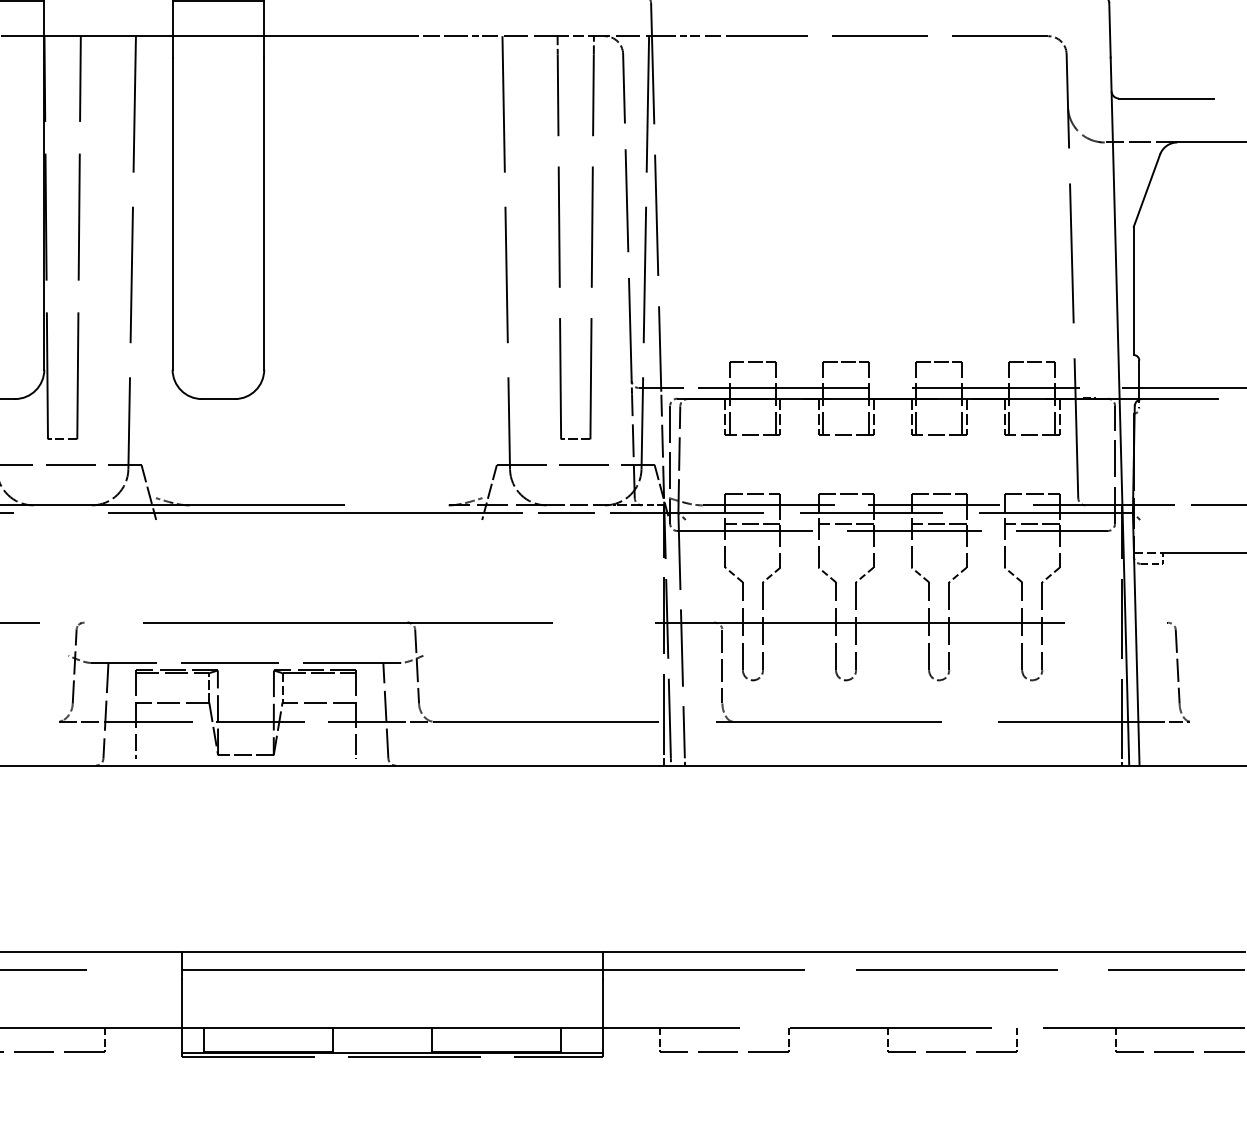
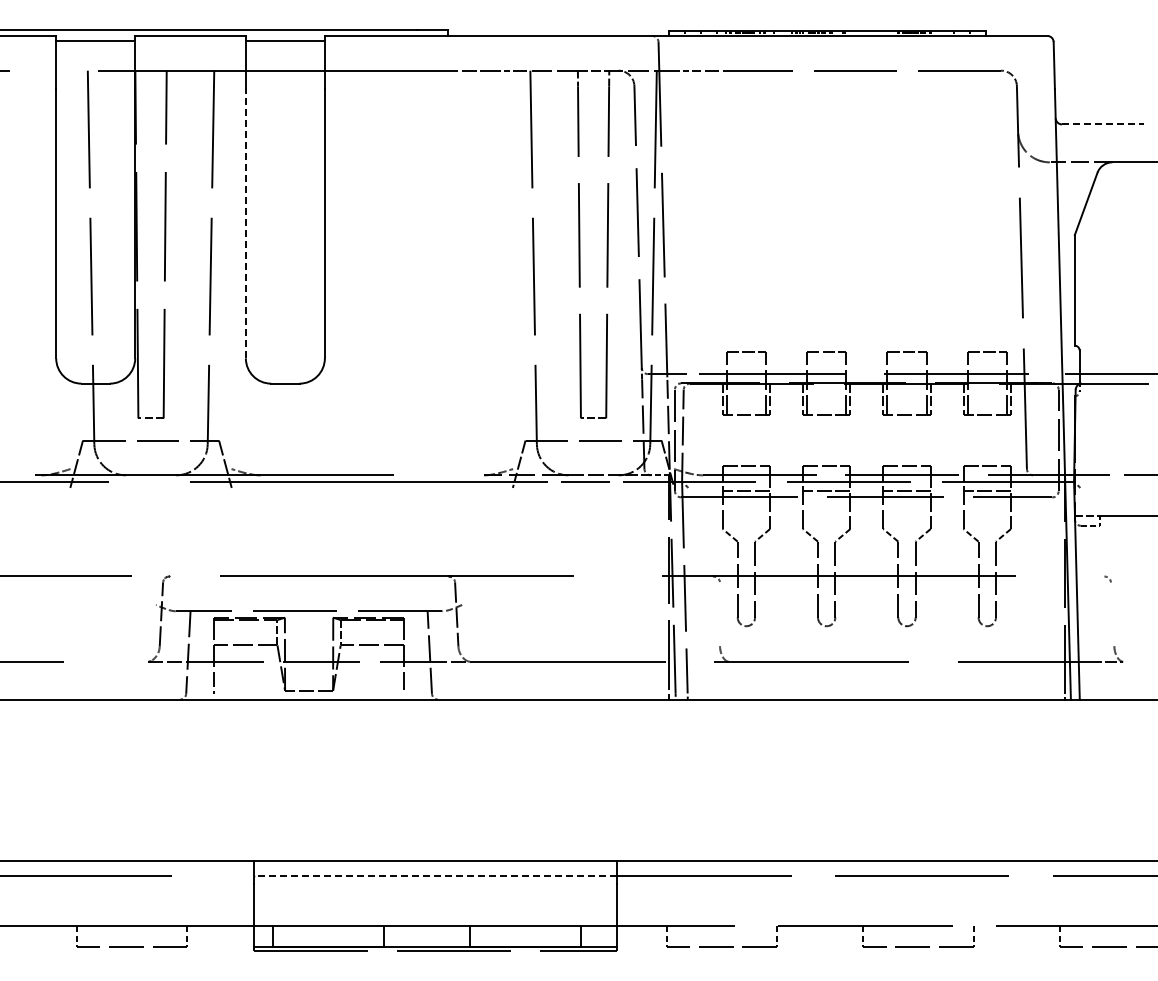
line: (1167, 98) -> (1103, 124), solid -> dashed
line: (172, 213) -> (245, 223), solid -> dashed
line: (722, 666) -> (720, 614), removed
line: (1177, 666) -> (1112, 614), removed
line: (392, 970) -> (435, 876), solid -> dashed

